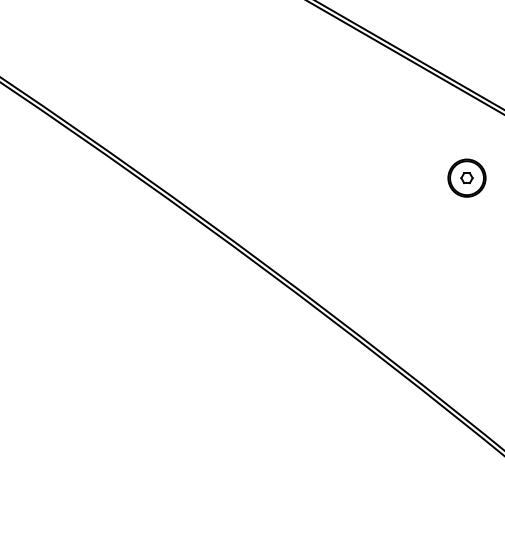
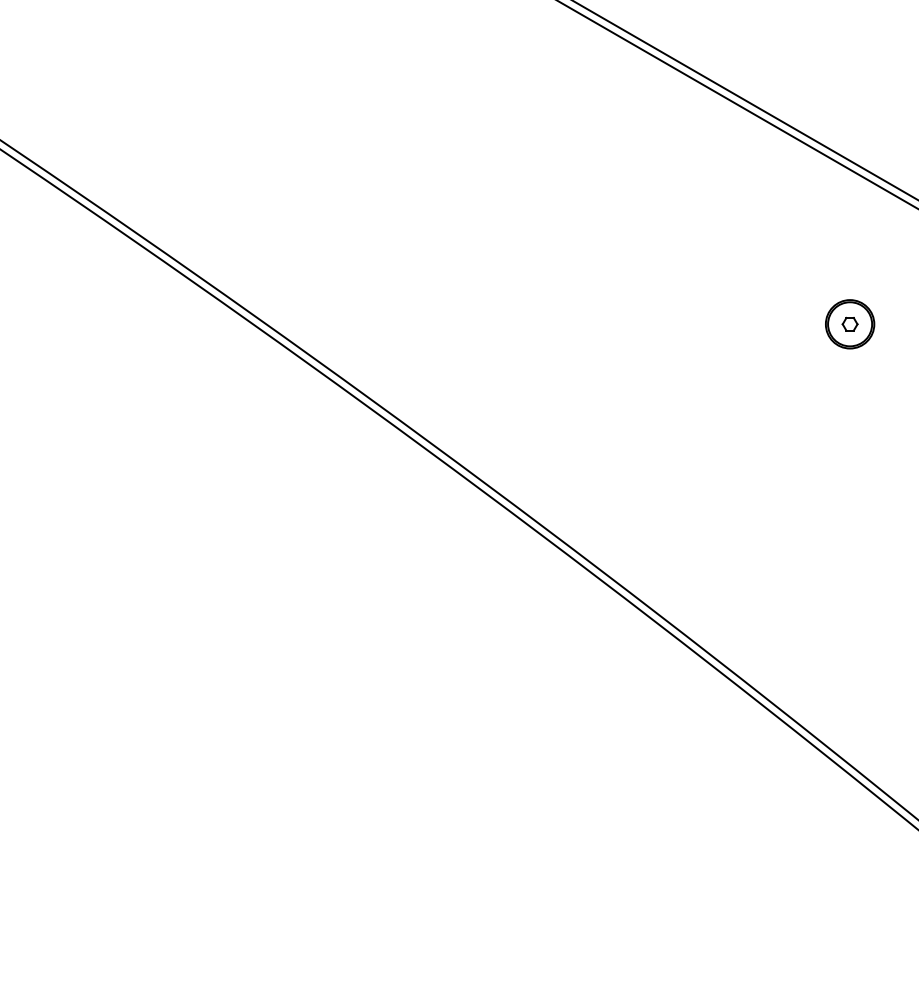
part: (467, 178) -> (850, 324), size x0.71

